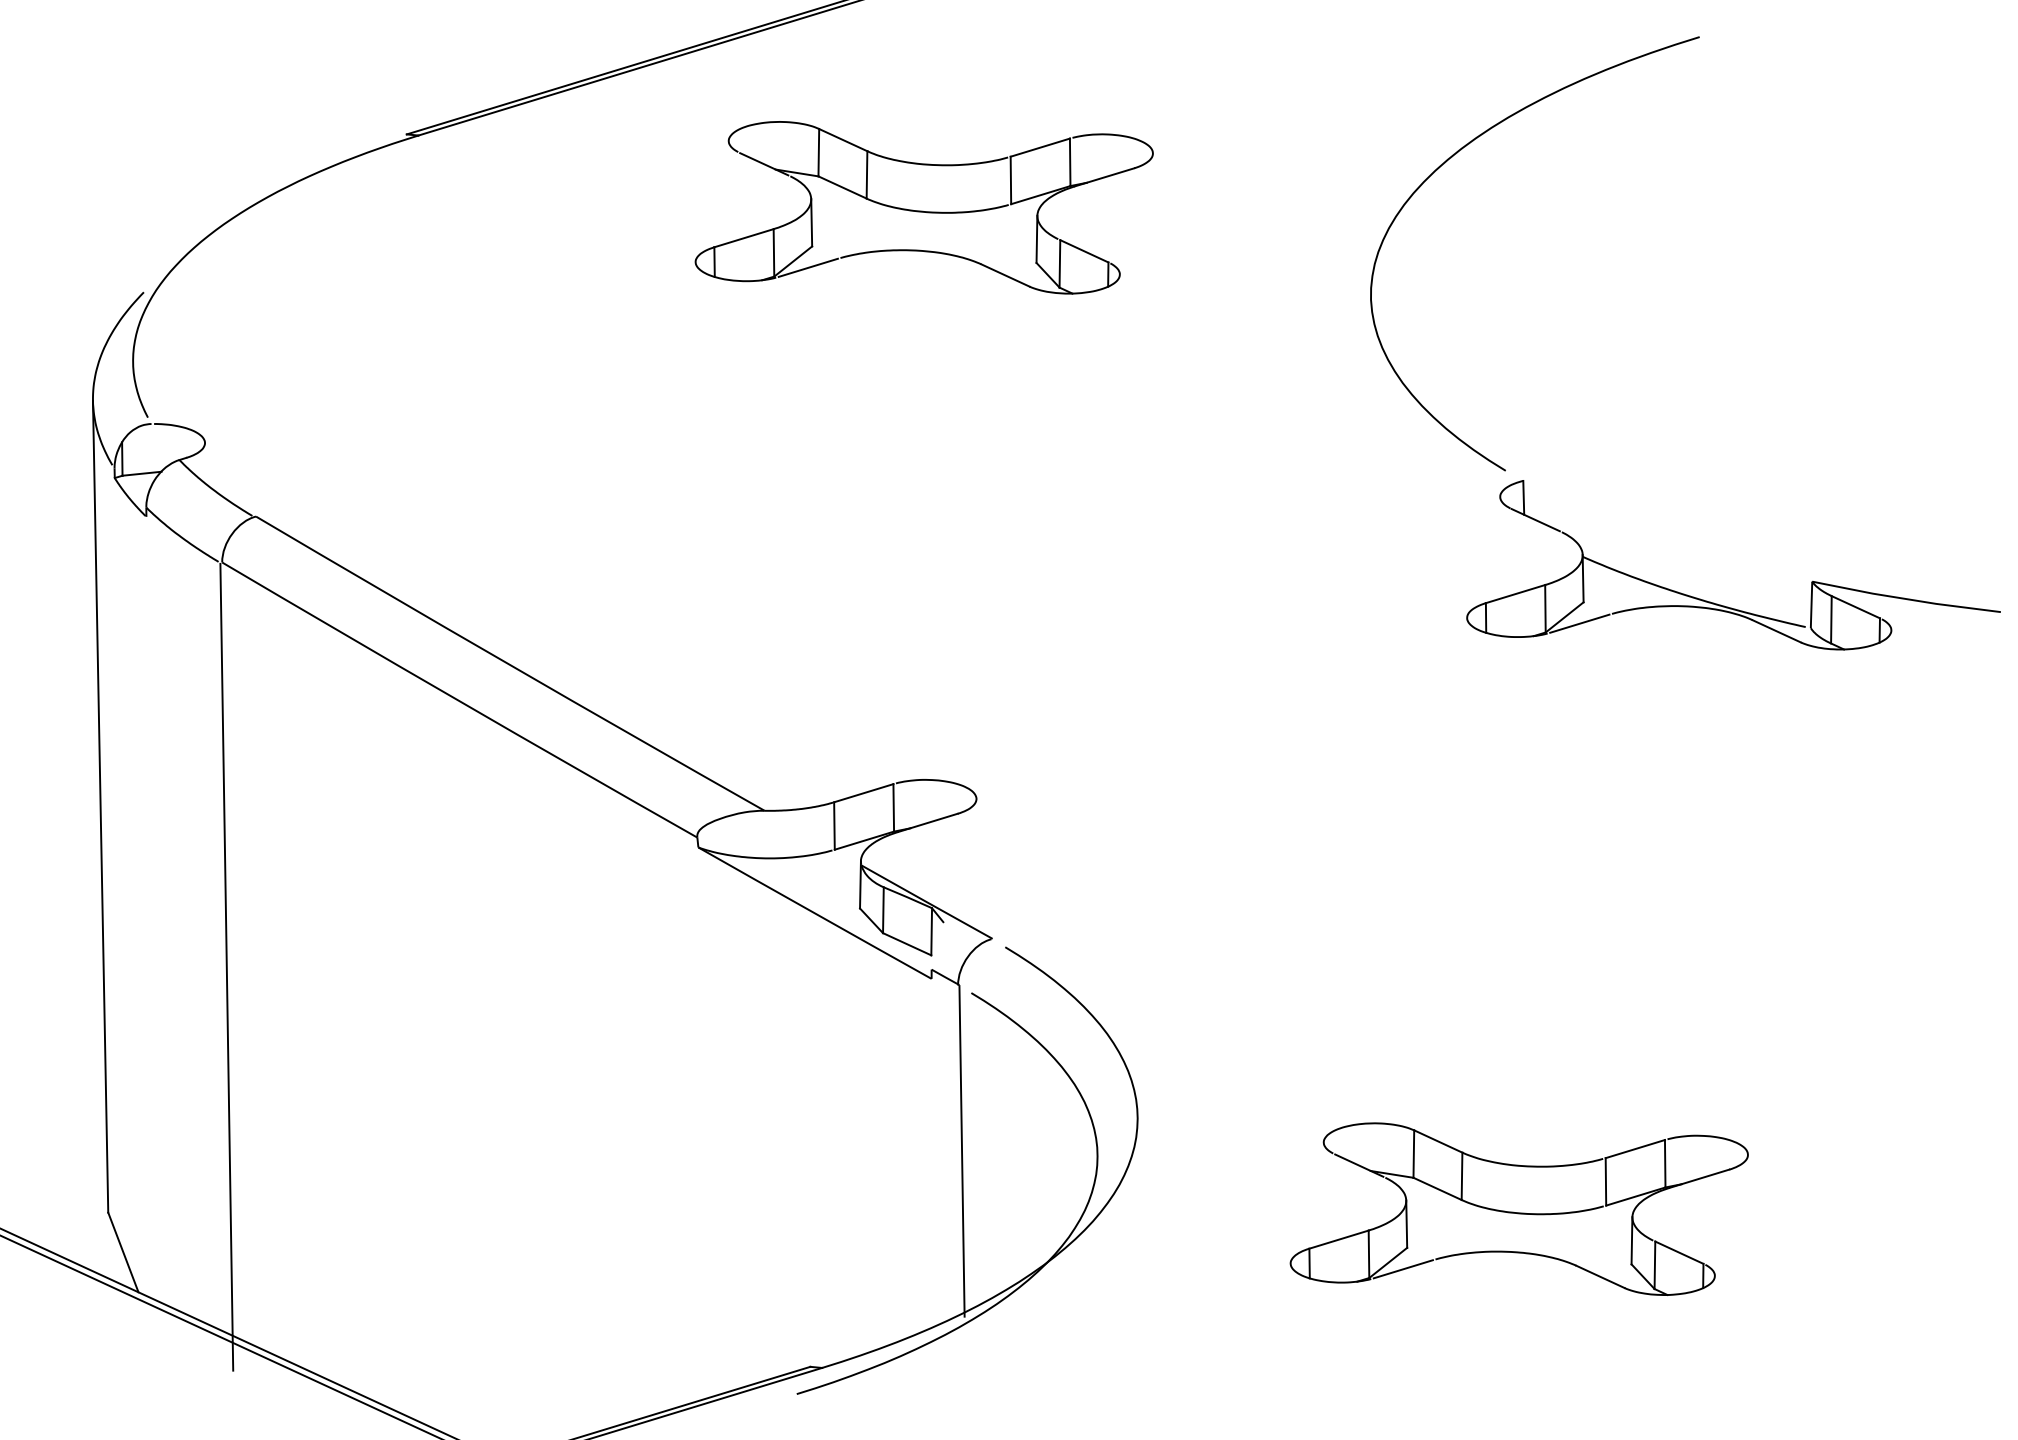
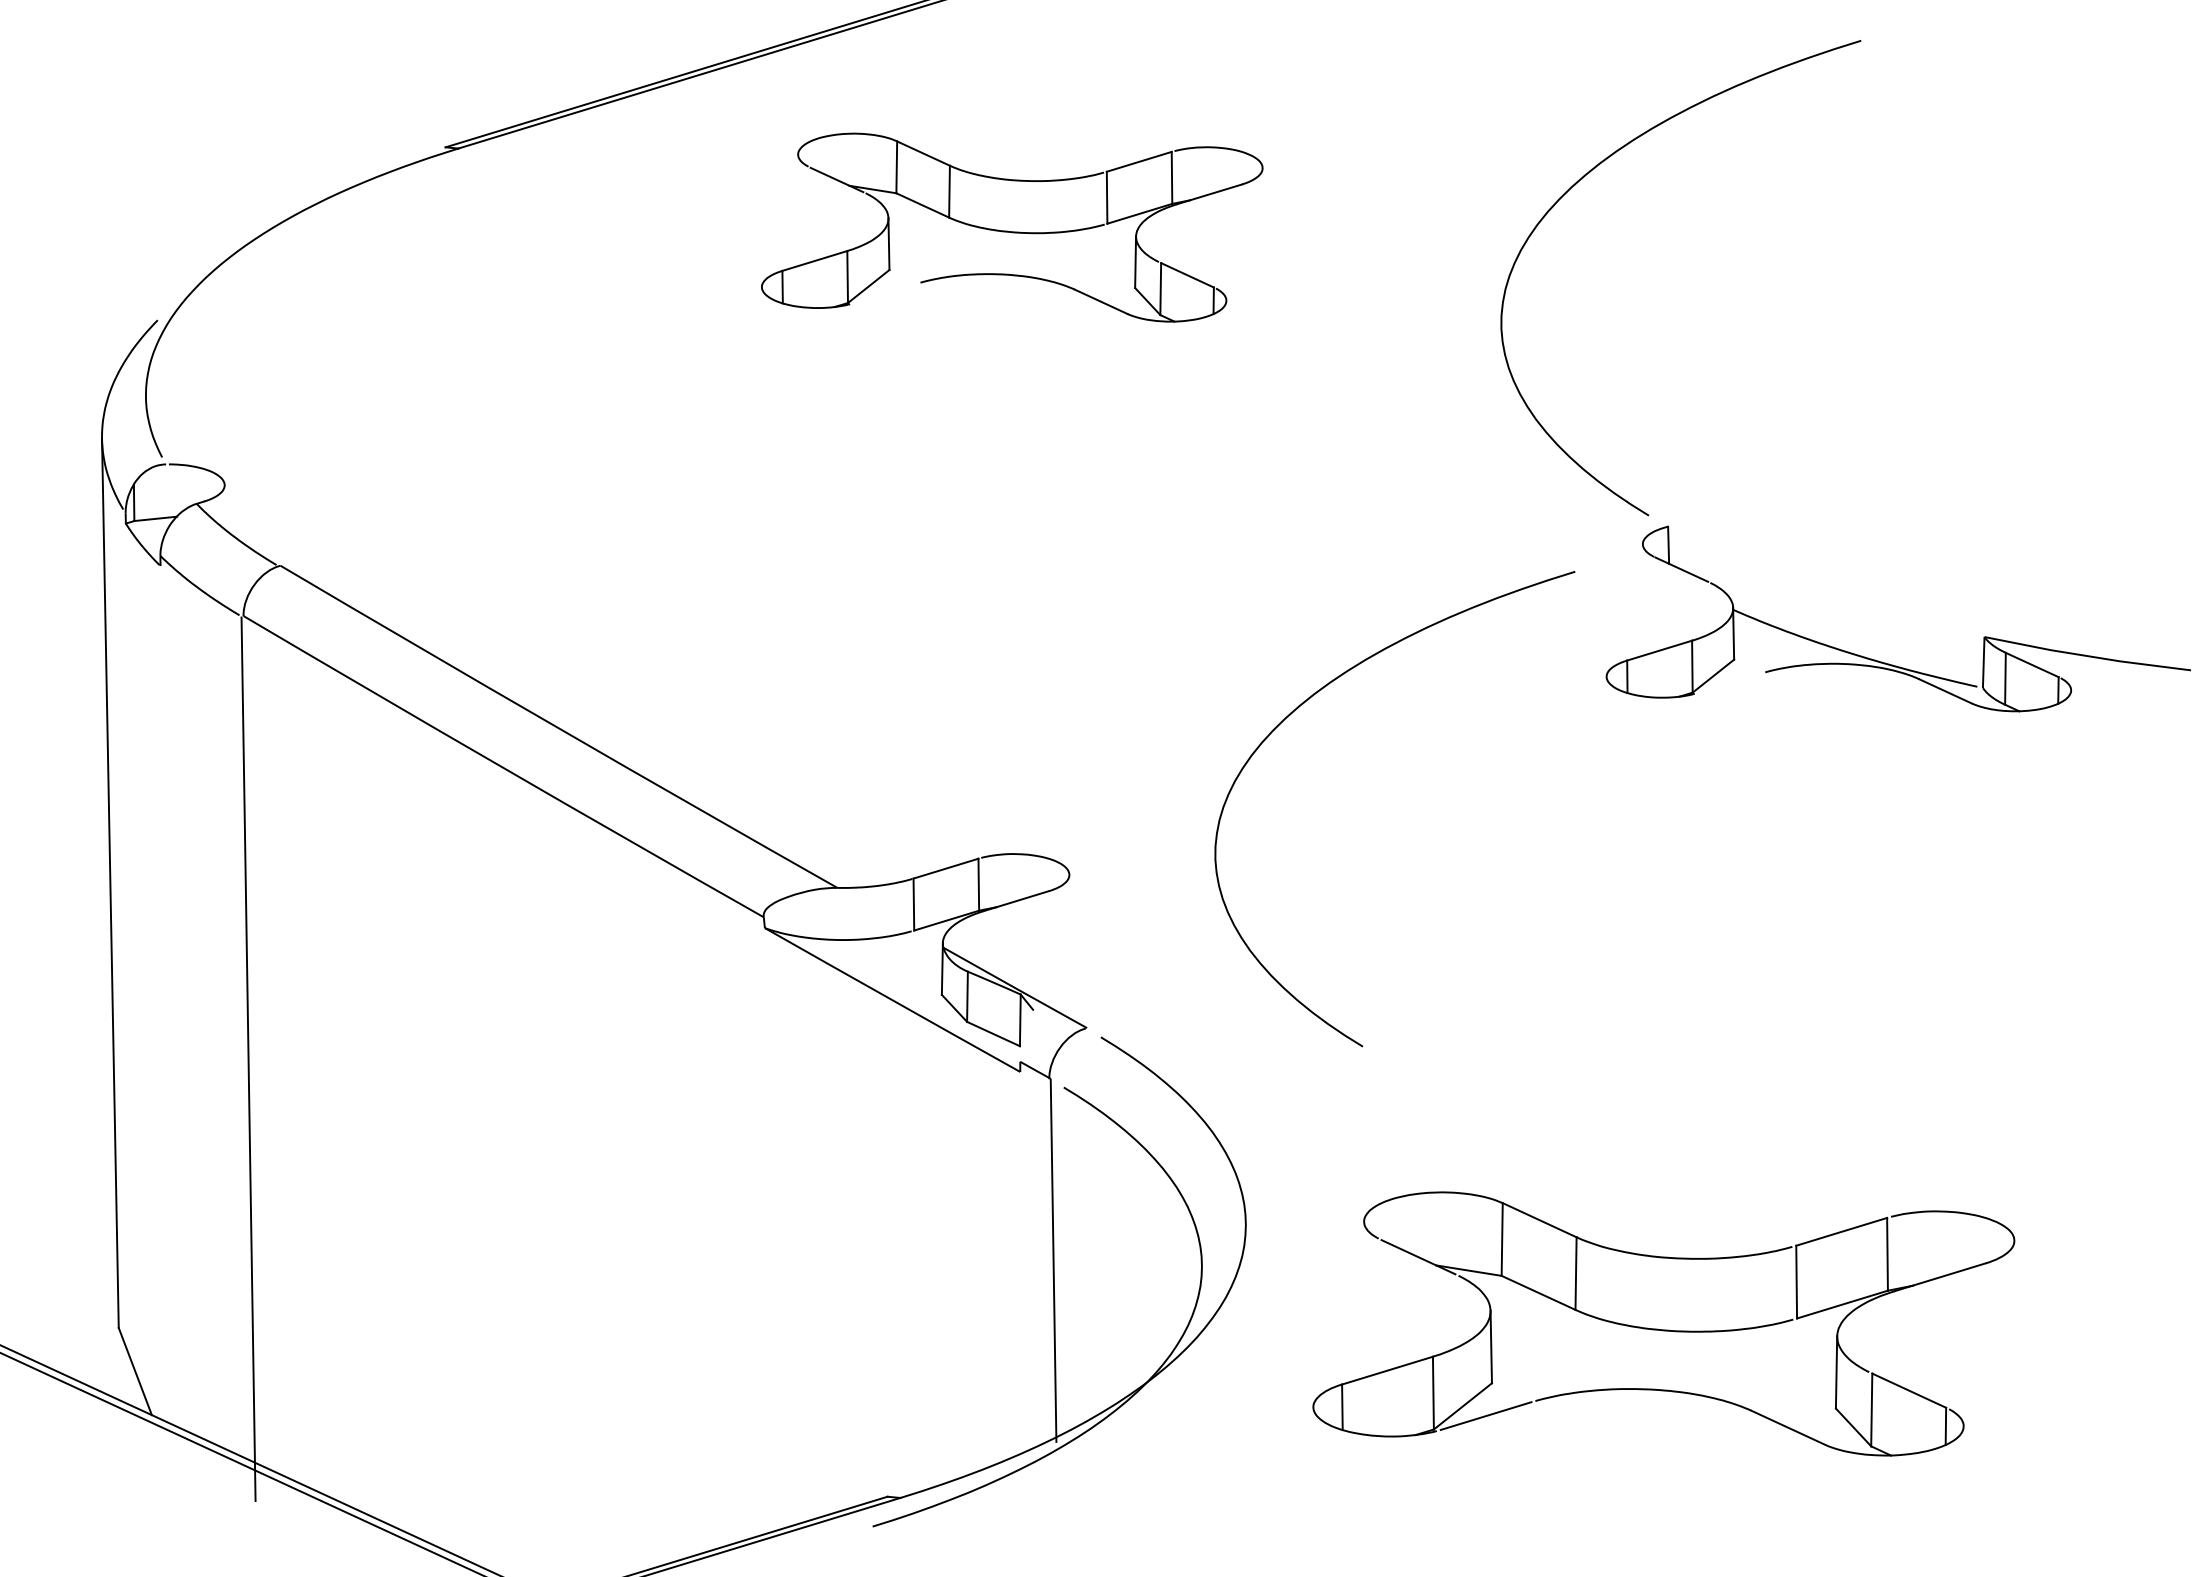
line: (807, 267) -> (884, 293), removed
line: (1579, 624) -> (1729, 683), removed
curve: (1194, 639) -> (1308, 700), added
part: (1519, 1209) -> (1663, 1324), size x1.4

